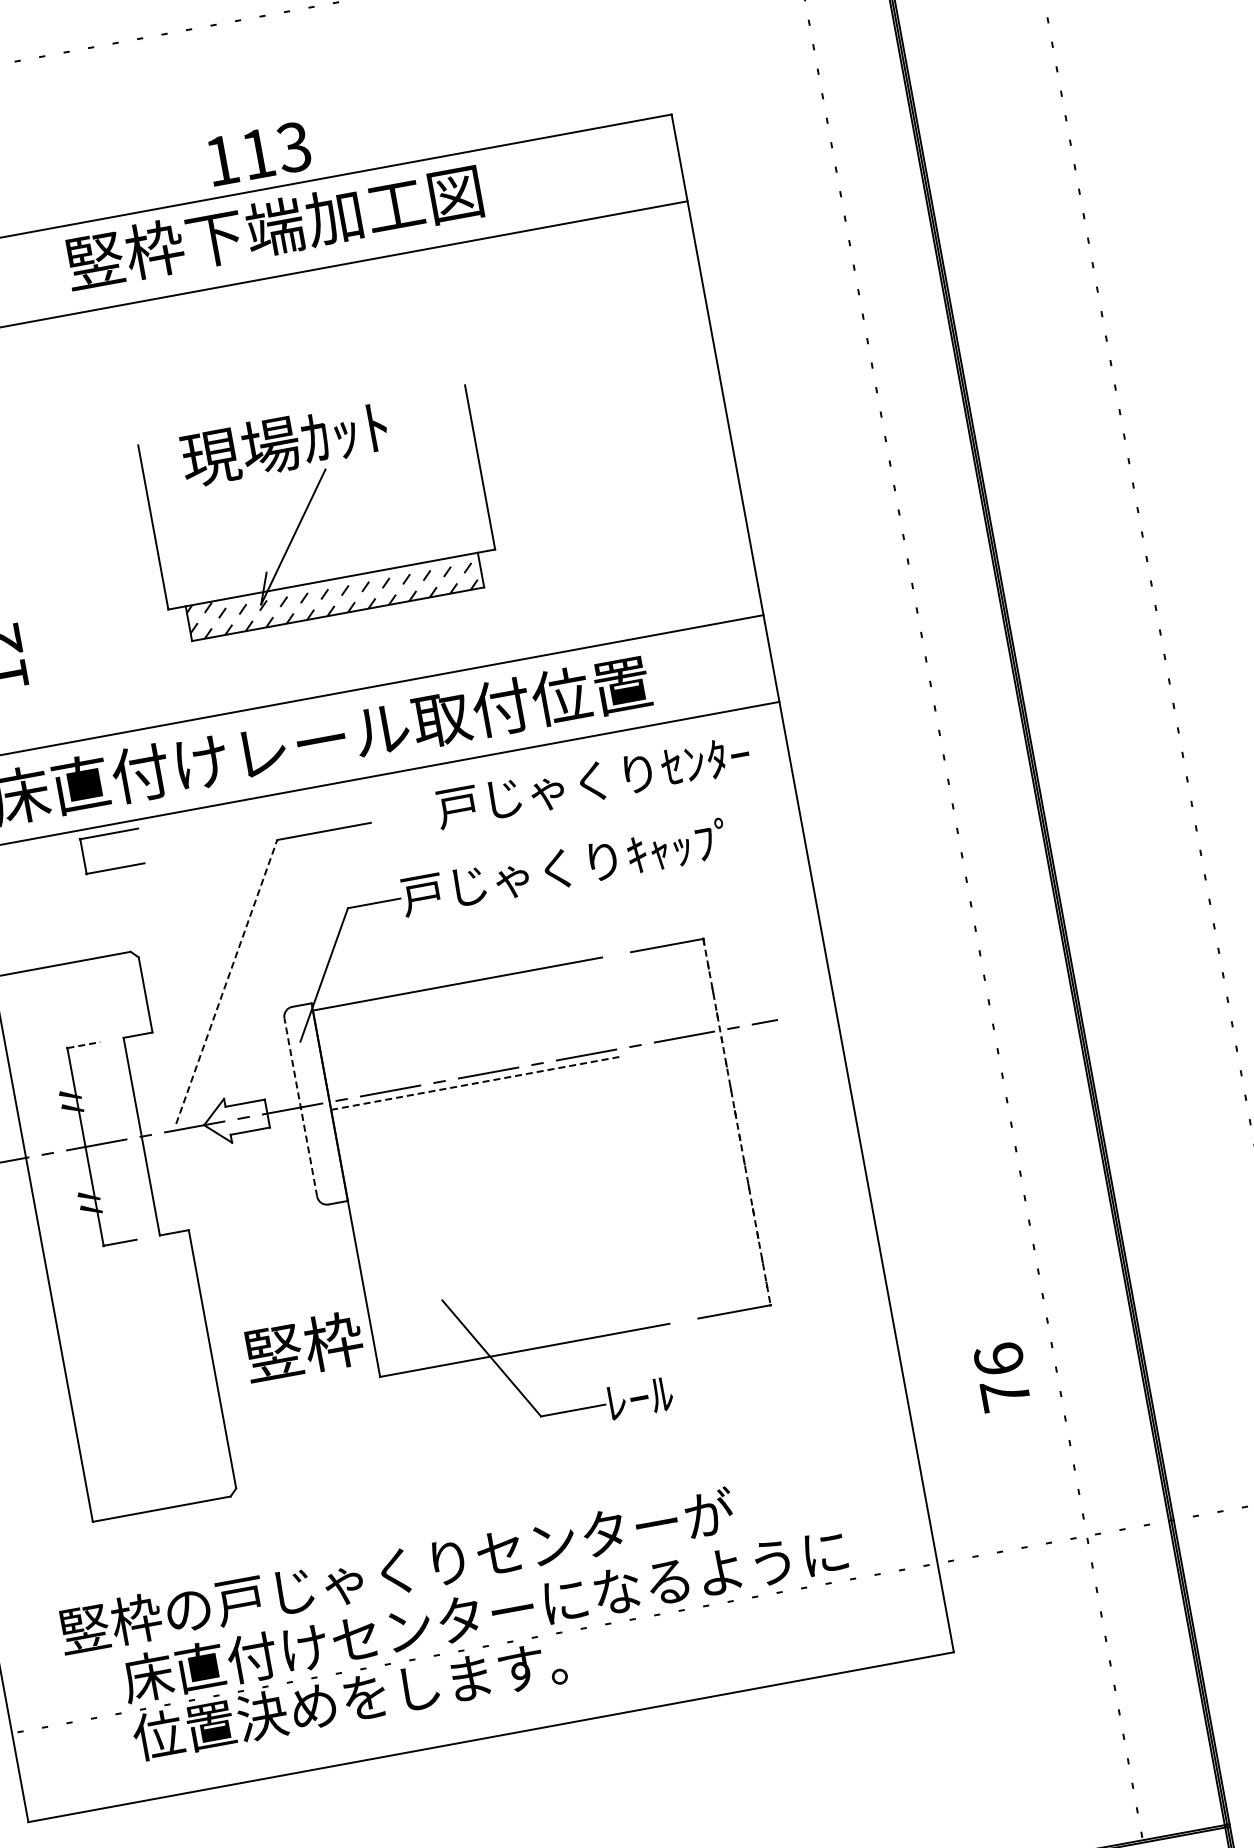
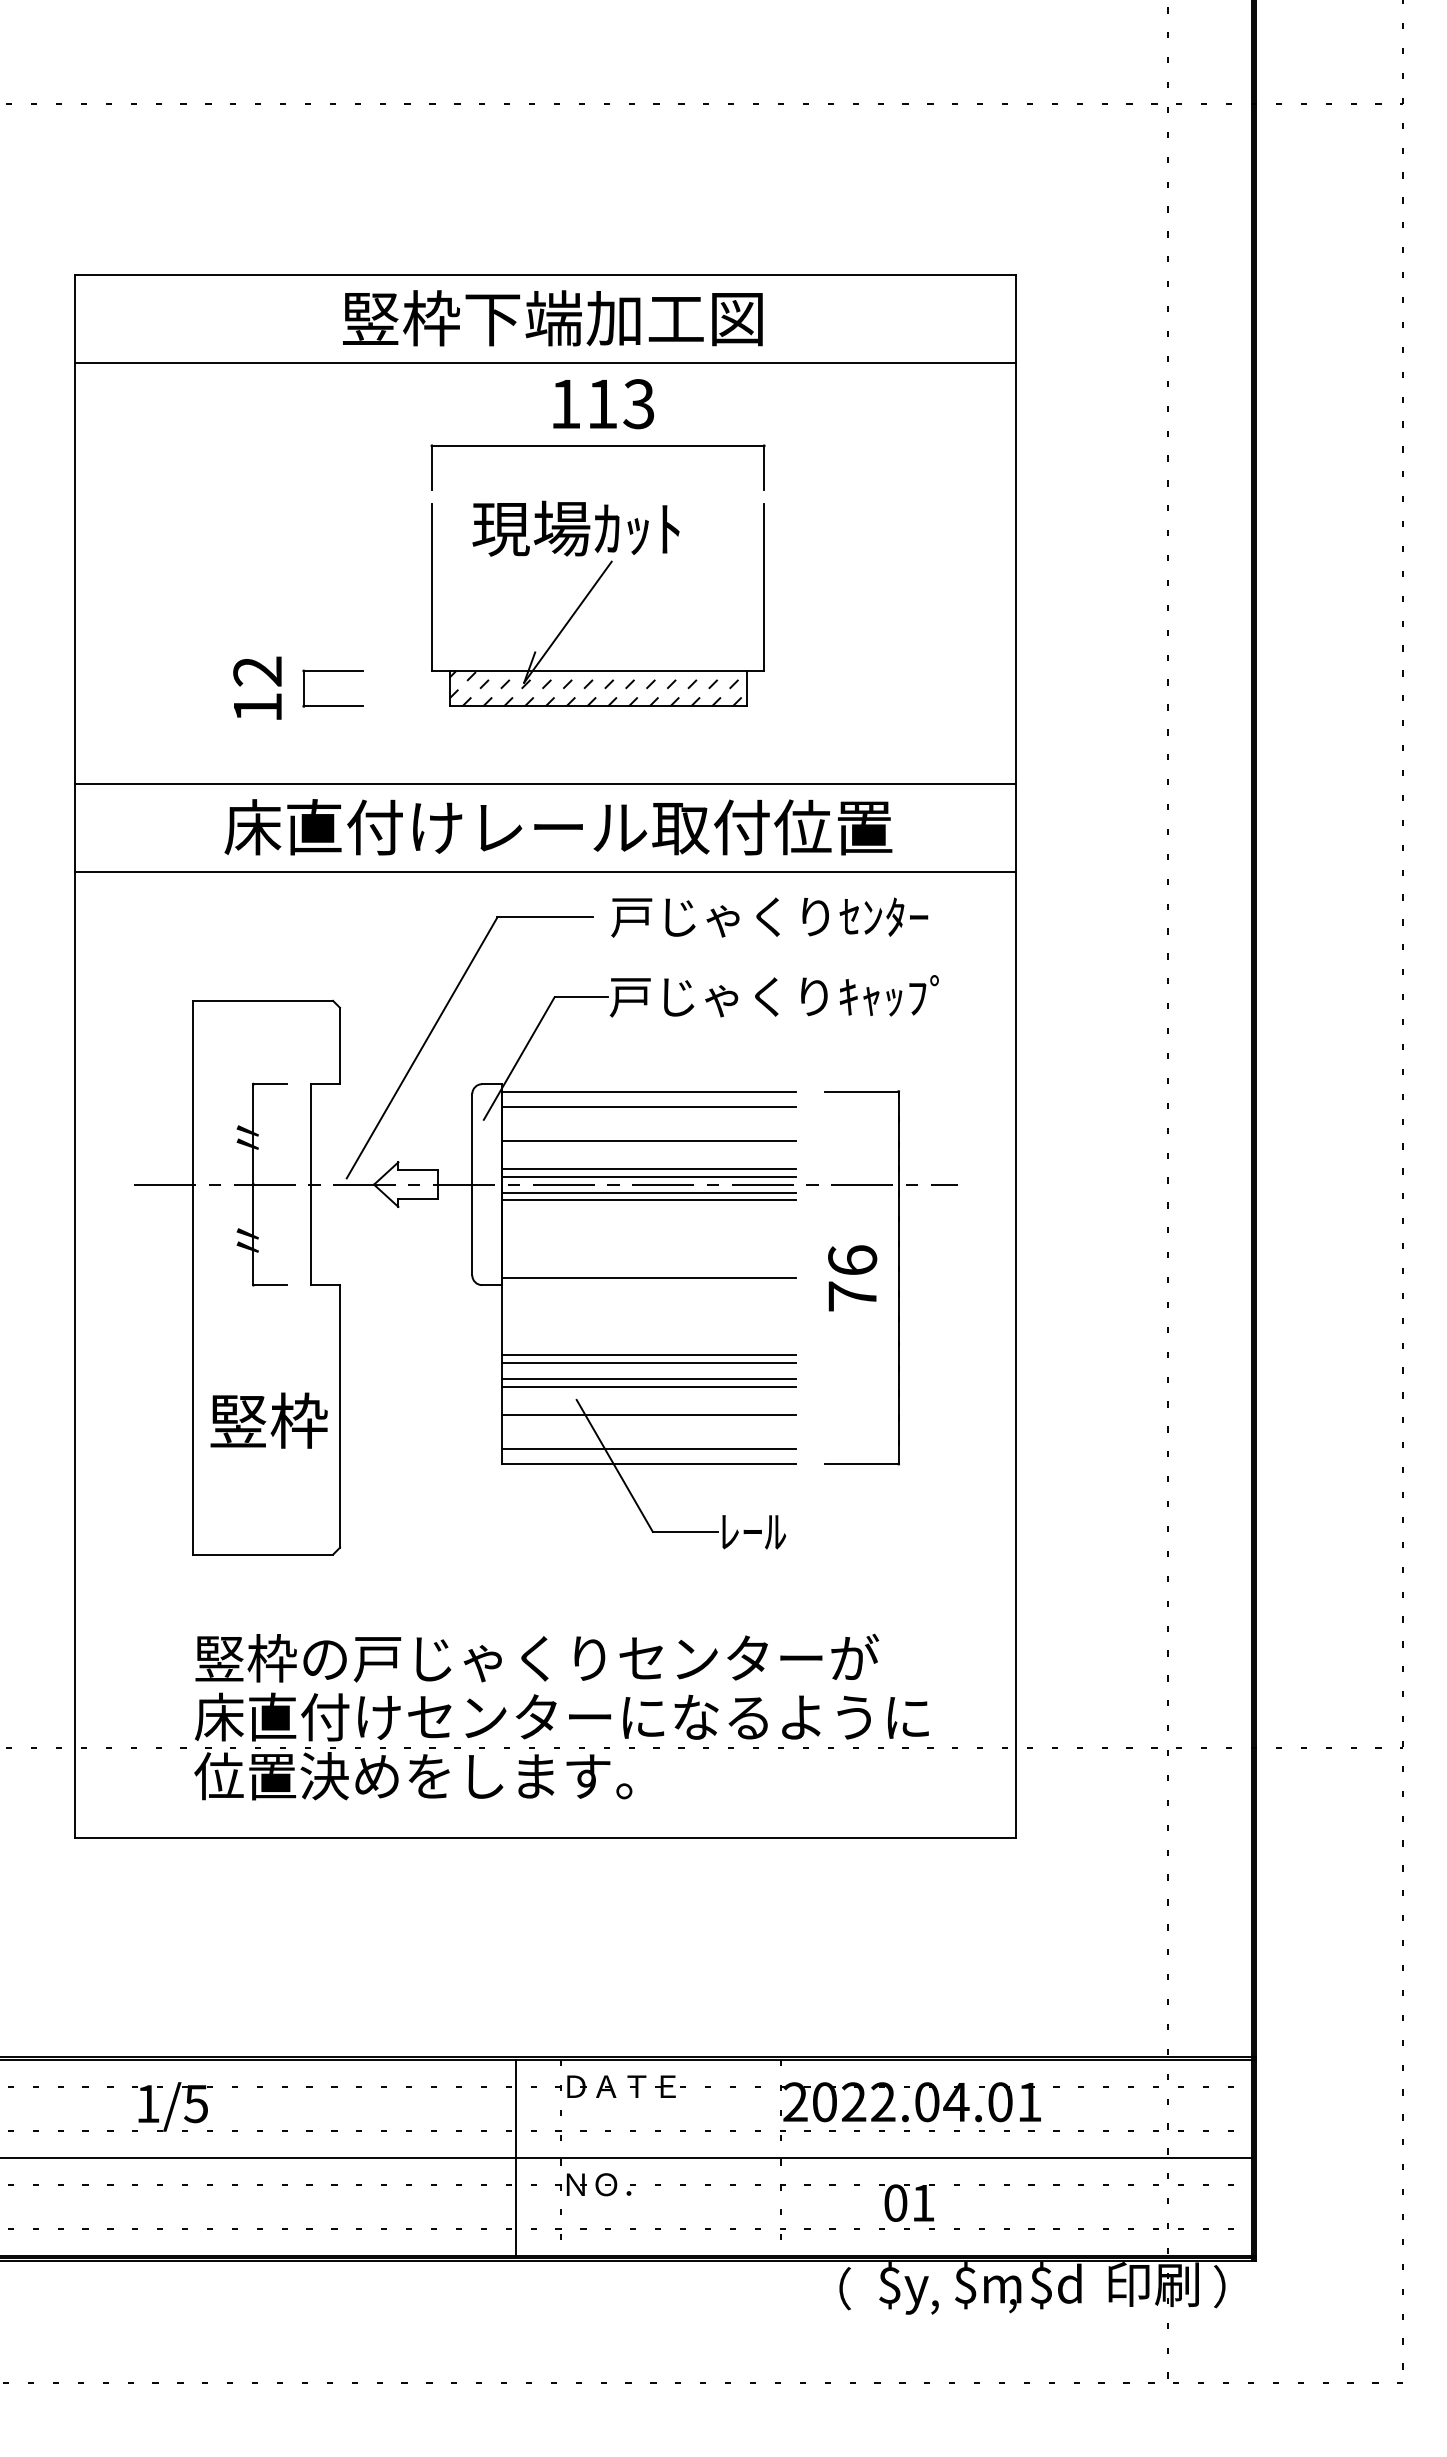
text: (259, 154) -> (603, 404), moved
text: (273, 227) -> (552, 318), moved
part: (290, 358) -> (597, 446), added
text: (593, 782) -> (769, 917), moved
part: (108, 834) -> (332, 671), moved
line: (227, 981) -> (422, 1047), dashed -> solid
line: (459, 998) -> (648, 1106), added
line: (466, 1032) -> (648, 1140), added
line: (84, 1045) -> (270, 1084), dashed -> solid
line: (471, 1059) -> (648, 1168), added
line: (472, 1067) -> (648, 1176), added
line: (476, 1083) -> (649, 1192), dashed -> solid
line: (476, 1091) -> (648, 1200), added
line: (300, 1107) -> (472, 1184), dashed -> solid
line: (736, 1122) -> (898, 1278), dashed -> solid
line: (490, 1166) -> (648, 1277), added
line: (504, 1243) -> (648, 1355), added
line: (506, 1251) -> (648, 1363), added
line: (509, 1266) -> (648, 1378), added
line: (510, 1274) -> (648, 1386), added
line: (515, 1302) -> (648, 1415), added
line: (521, 1335) -> (648, 1448), added
text: (303, 1346) -> (268, 1420), moved
text: (1002, 1377) -> (852, 1278), moved
text: (397, 1570) -> (537, 1657), moved

